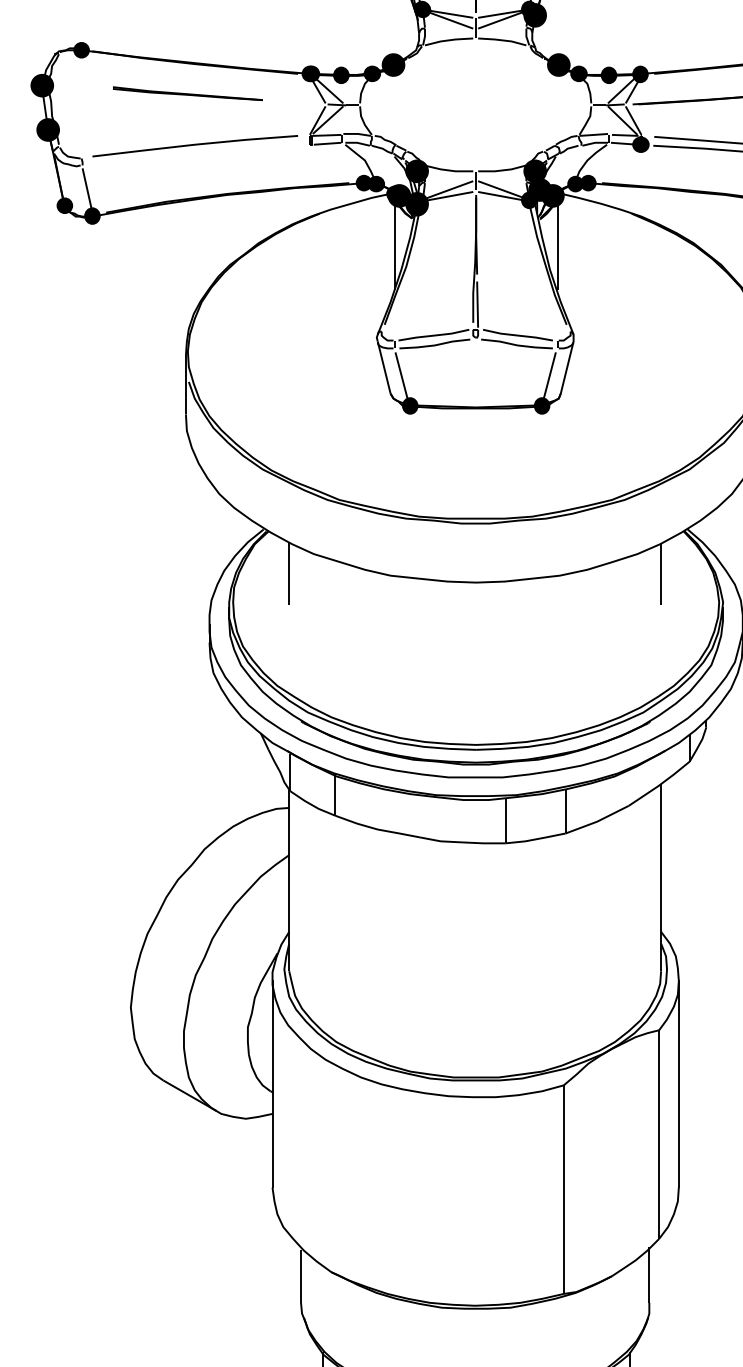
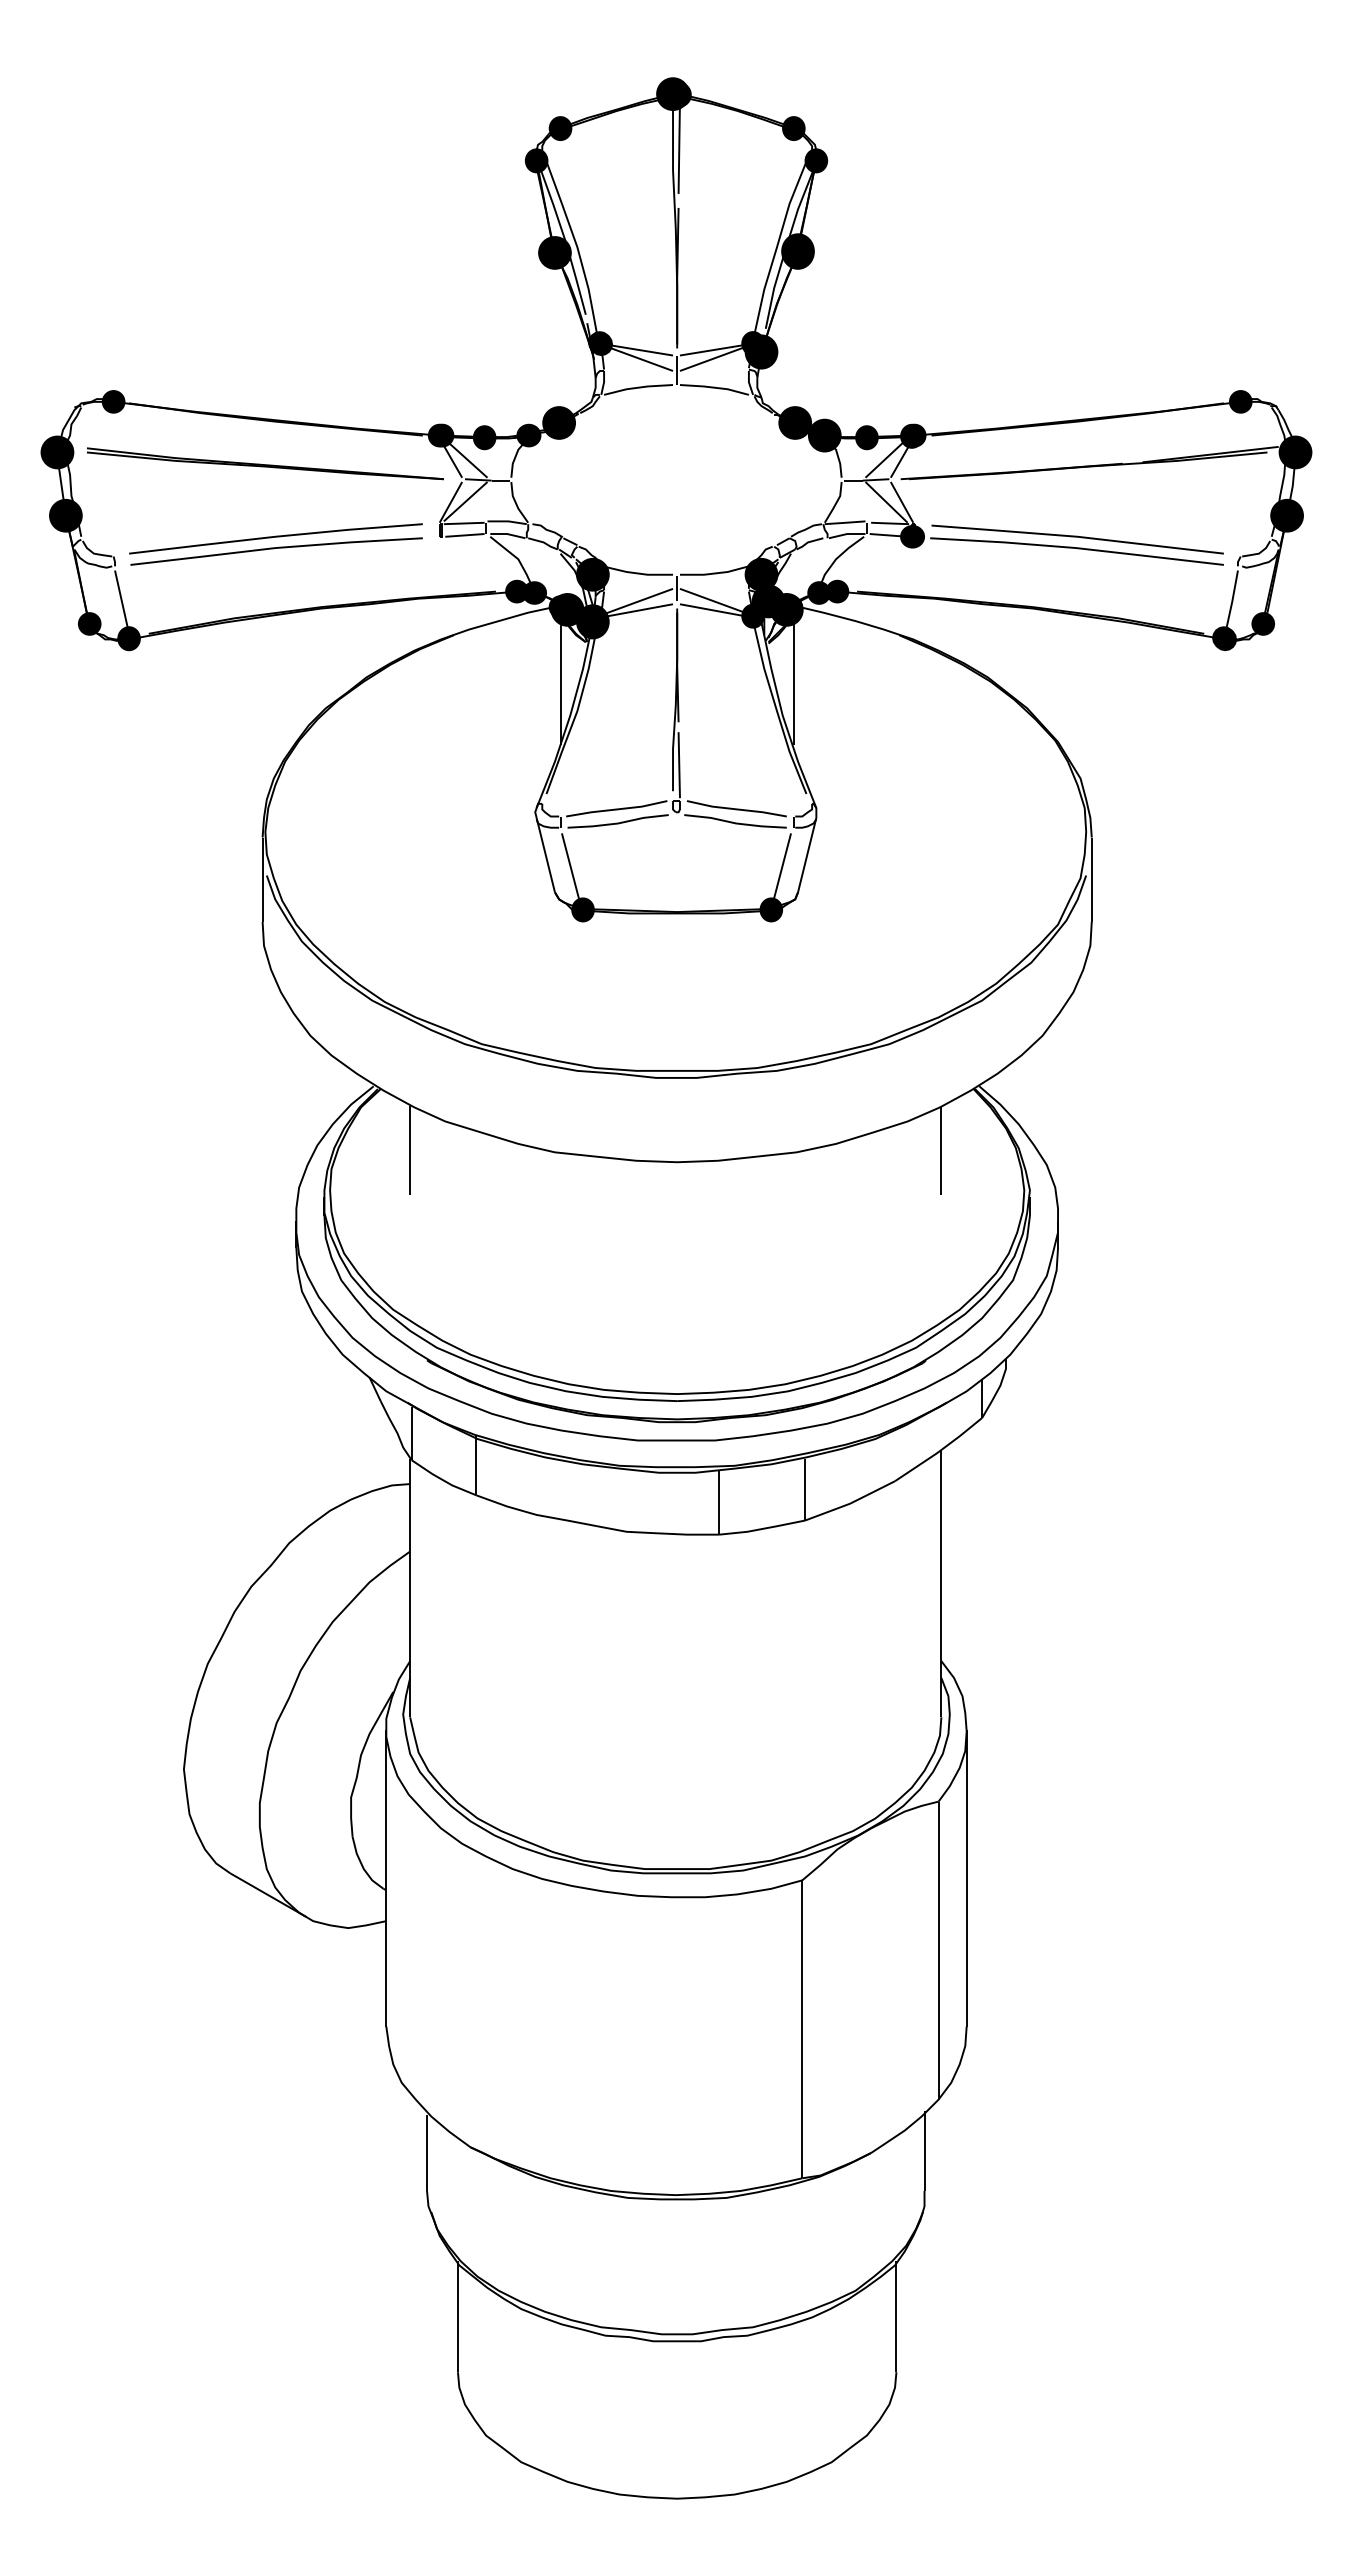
fill: (579, 73) -> (824, 435), added
fill: (642, 73) -> (914, 435), added
part: (187, 93) -> (265, 463), size x1.67
line: (194, 153) -> (274, 549), added

